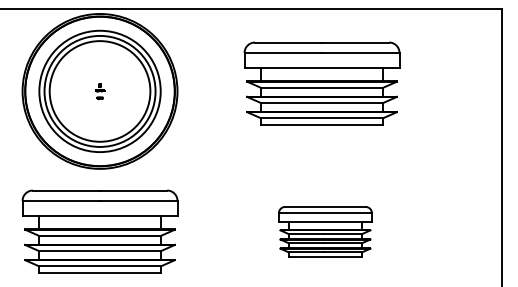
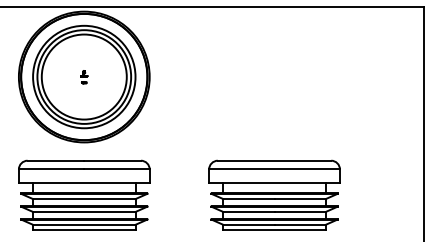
part: (321, 83) -> (271, 70), removed
part: (325, 231) -> (274, 195), size x1.67

